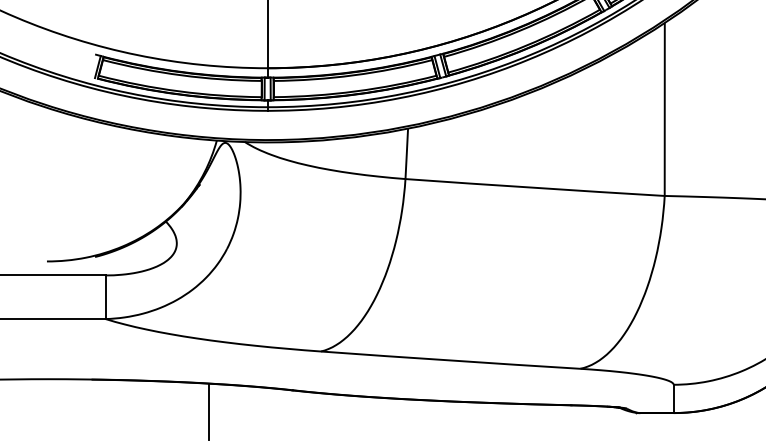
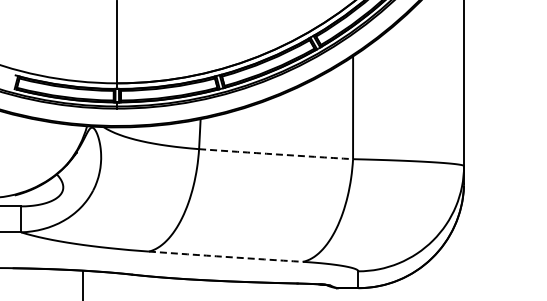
arc: (535, 188) -> (276, 154), solid -> dashed
arc: (449, 359) -> (225, 256), solid -> dashed

